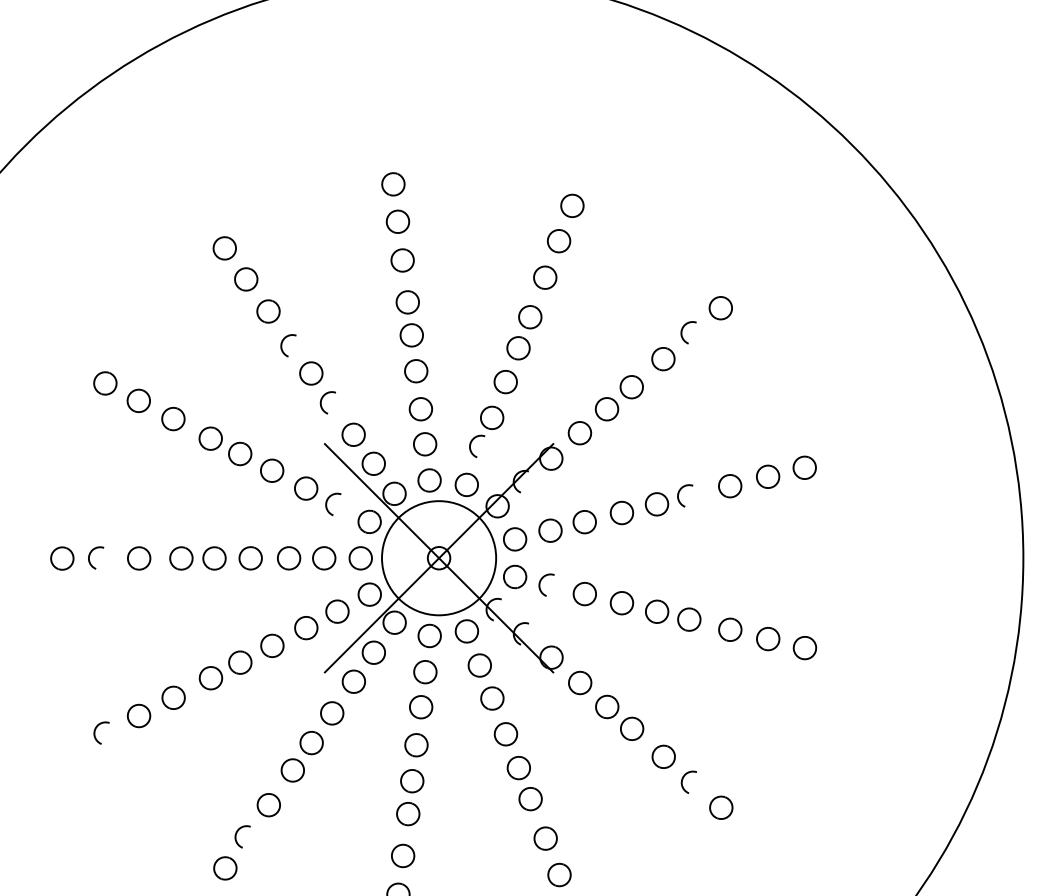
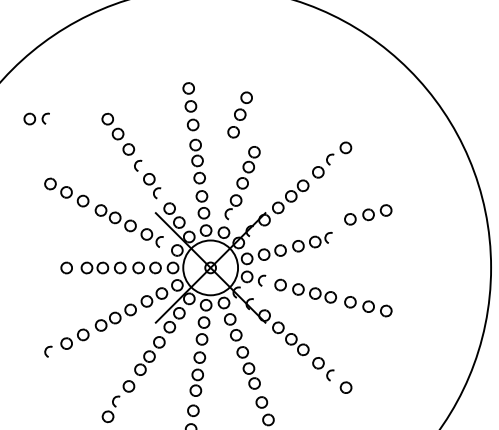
part: (557, 240) -> (239, 114), moved
part: (767, 476) -> (368, 214), moved
part: (76, 557) -> (36, 118), moved

